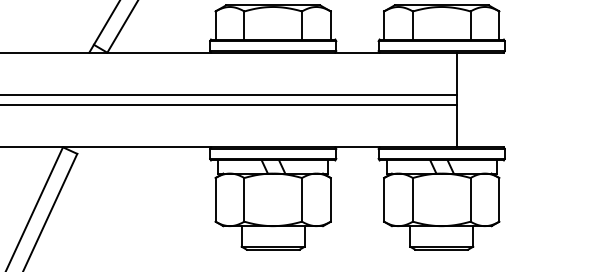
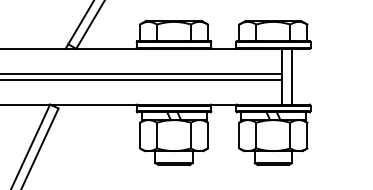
line: (472, 99) -> (291, 76), added

